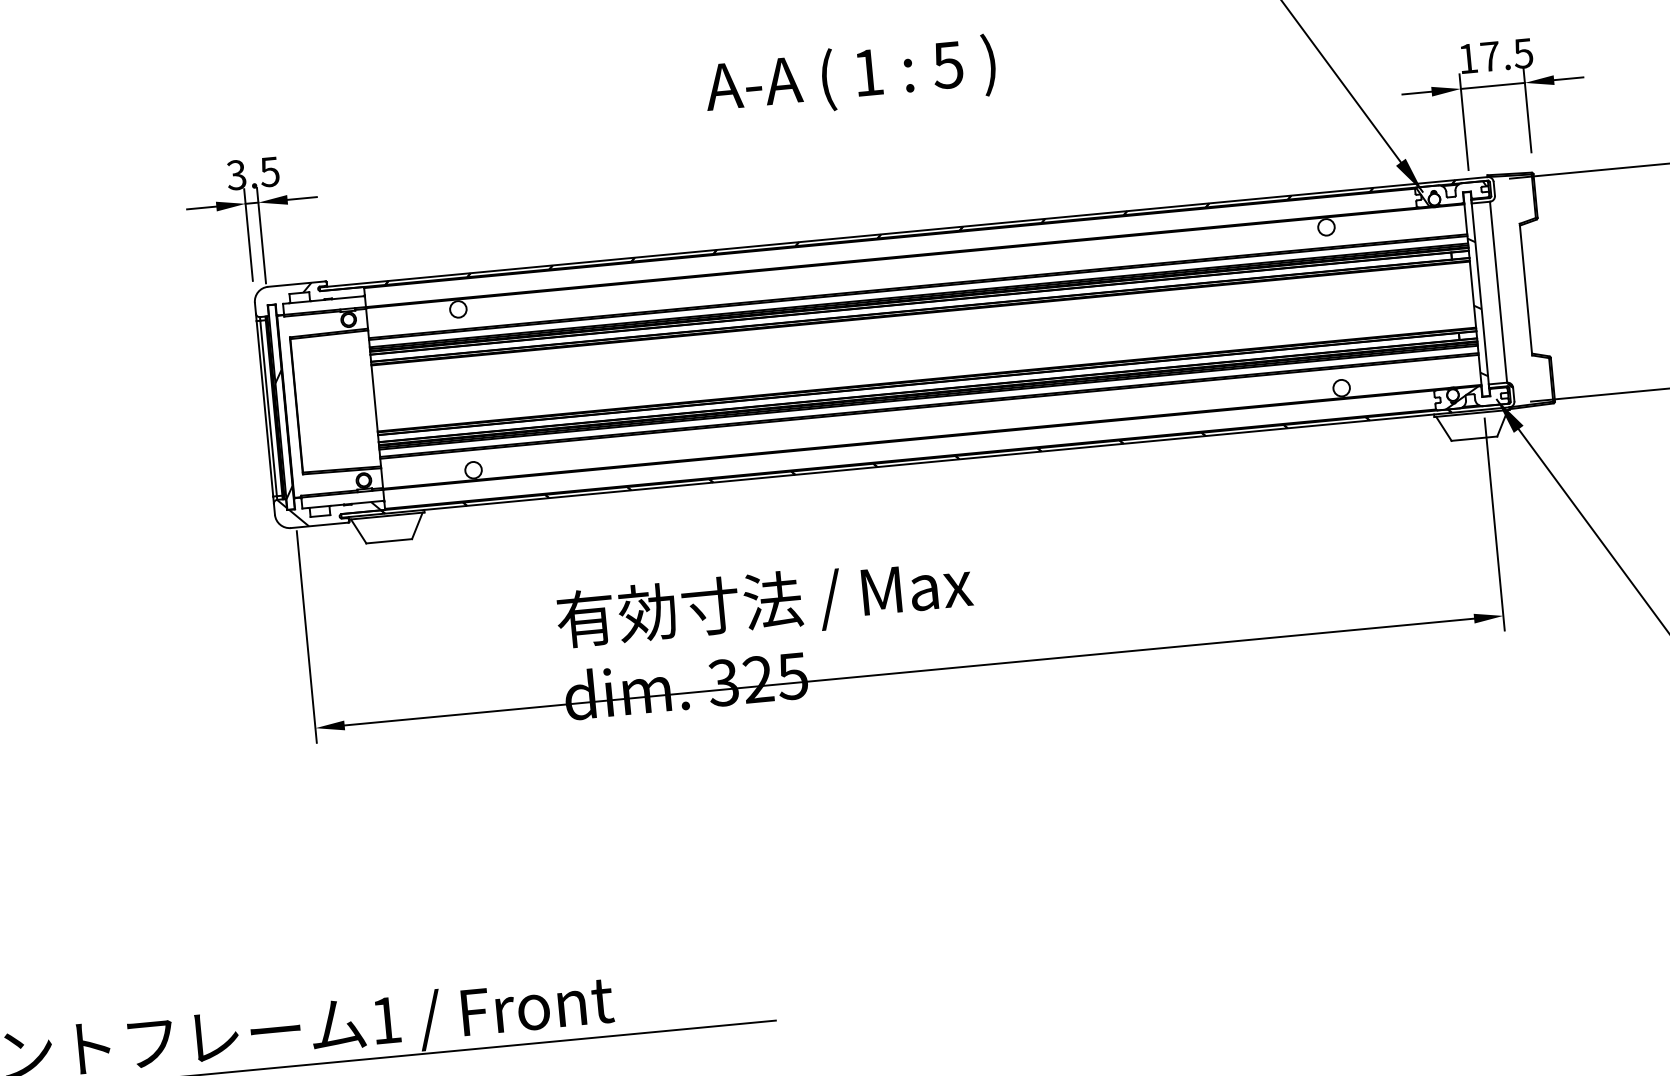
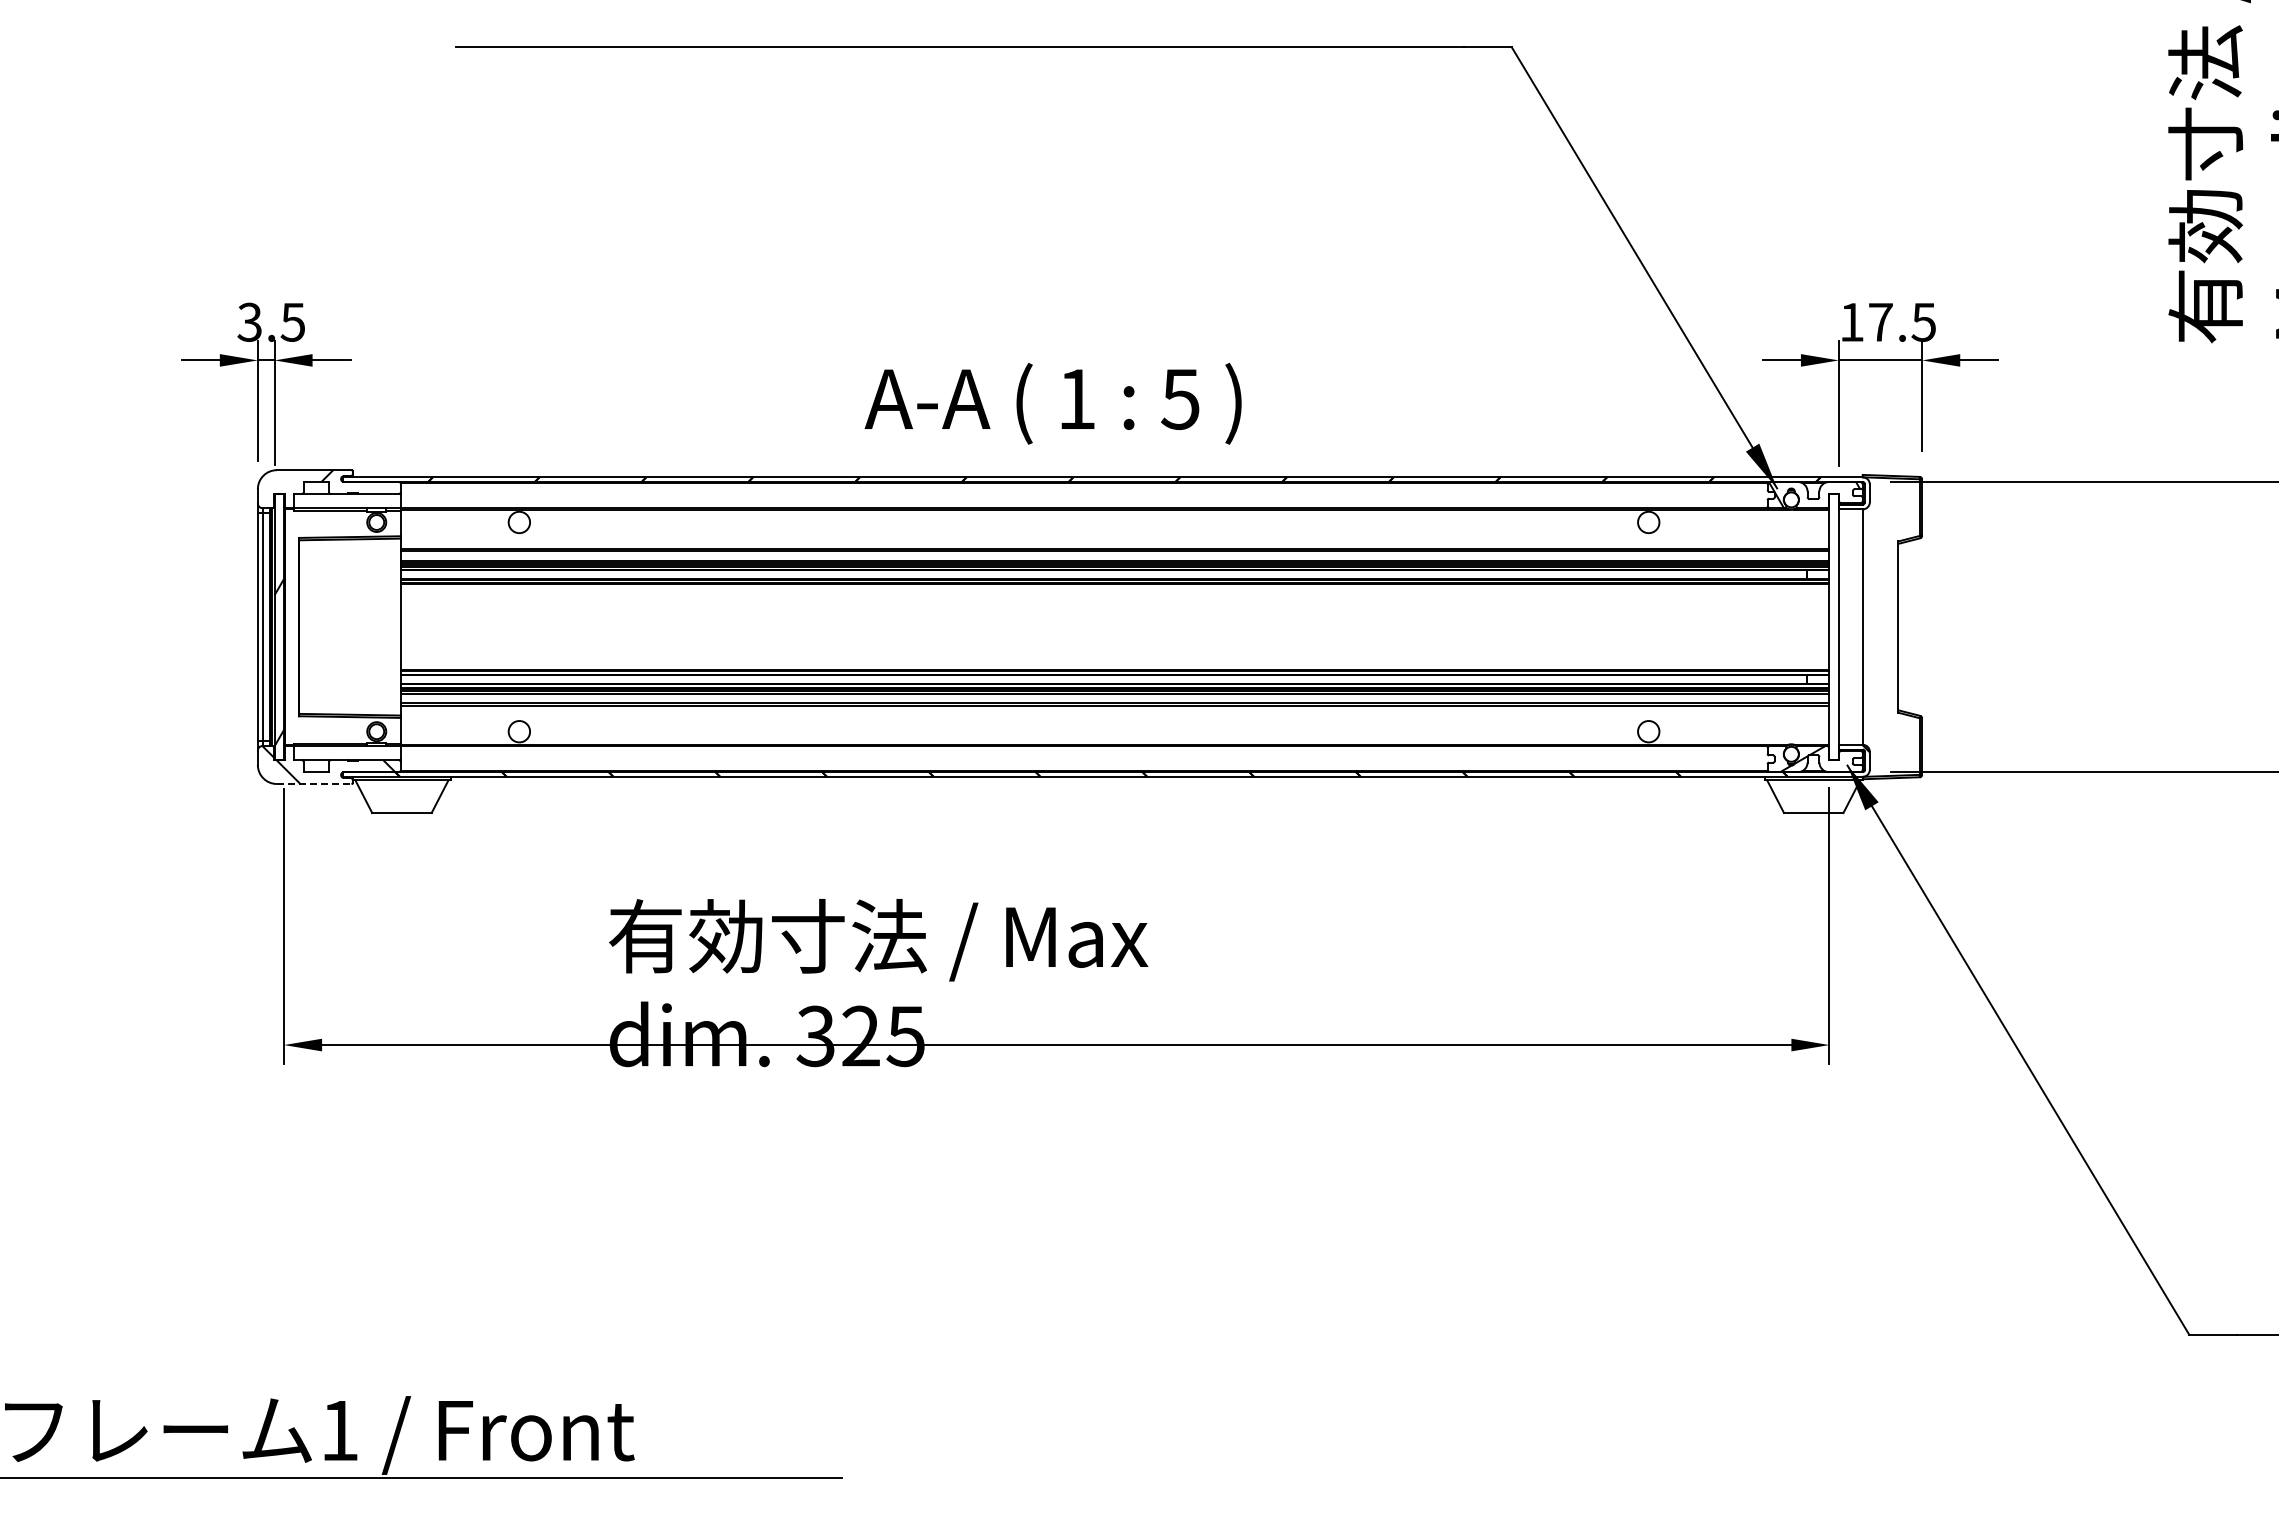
text: (849, 77) -> (1052, 403), moved
hatch: (1477, 307) -> (1833, 644), removed
line: (319, 525) -> (314, 784), solid -> dashed

